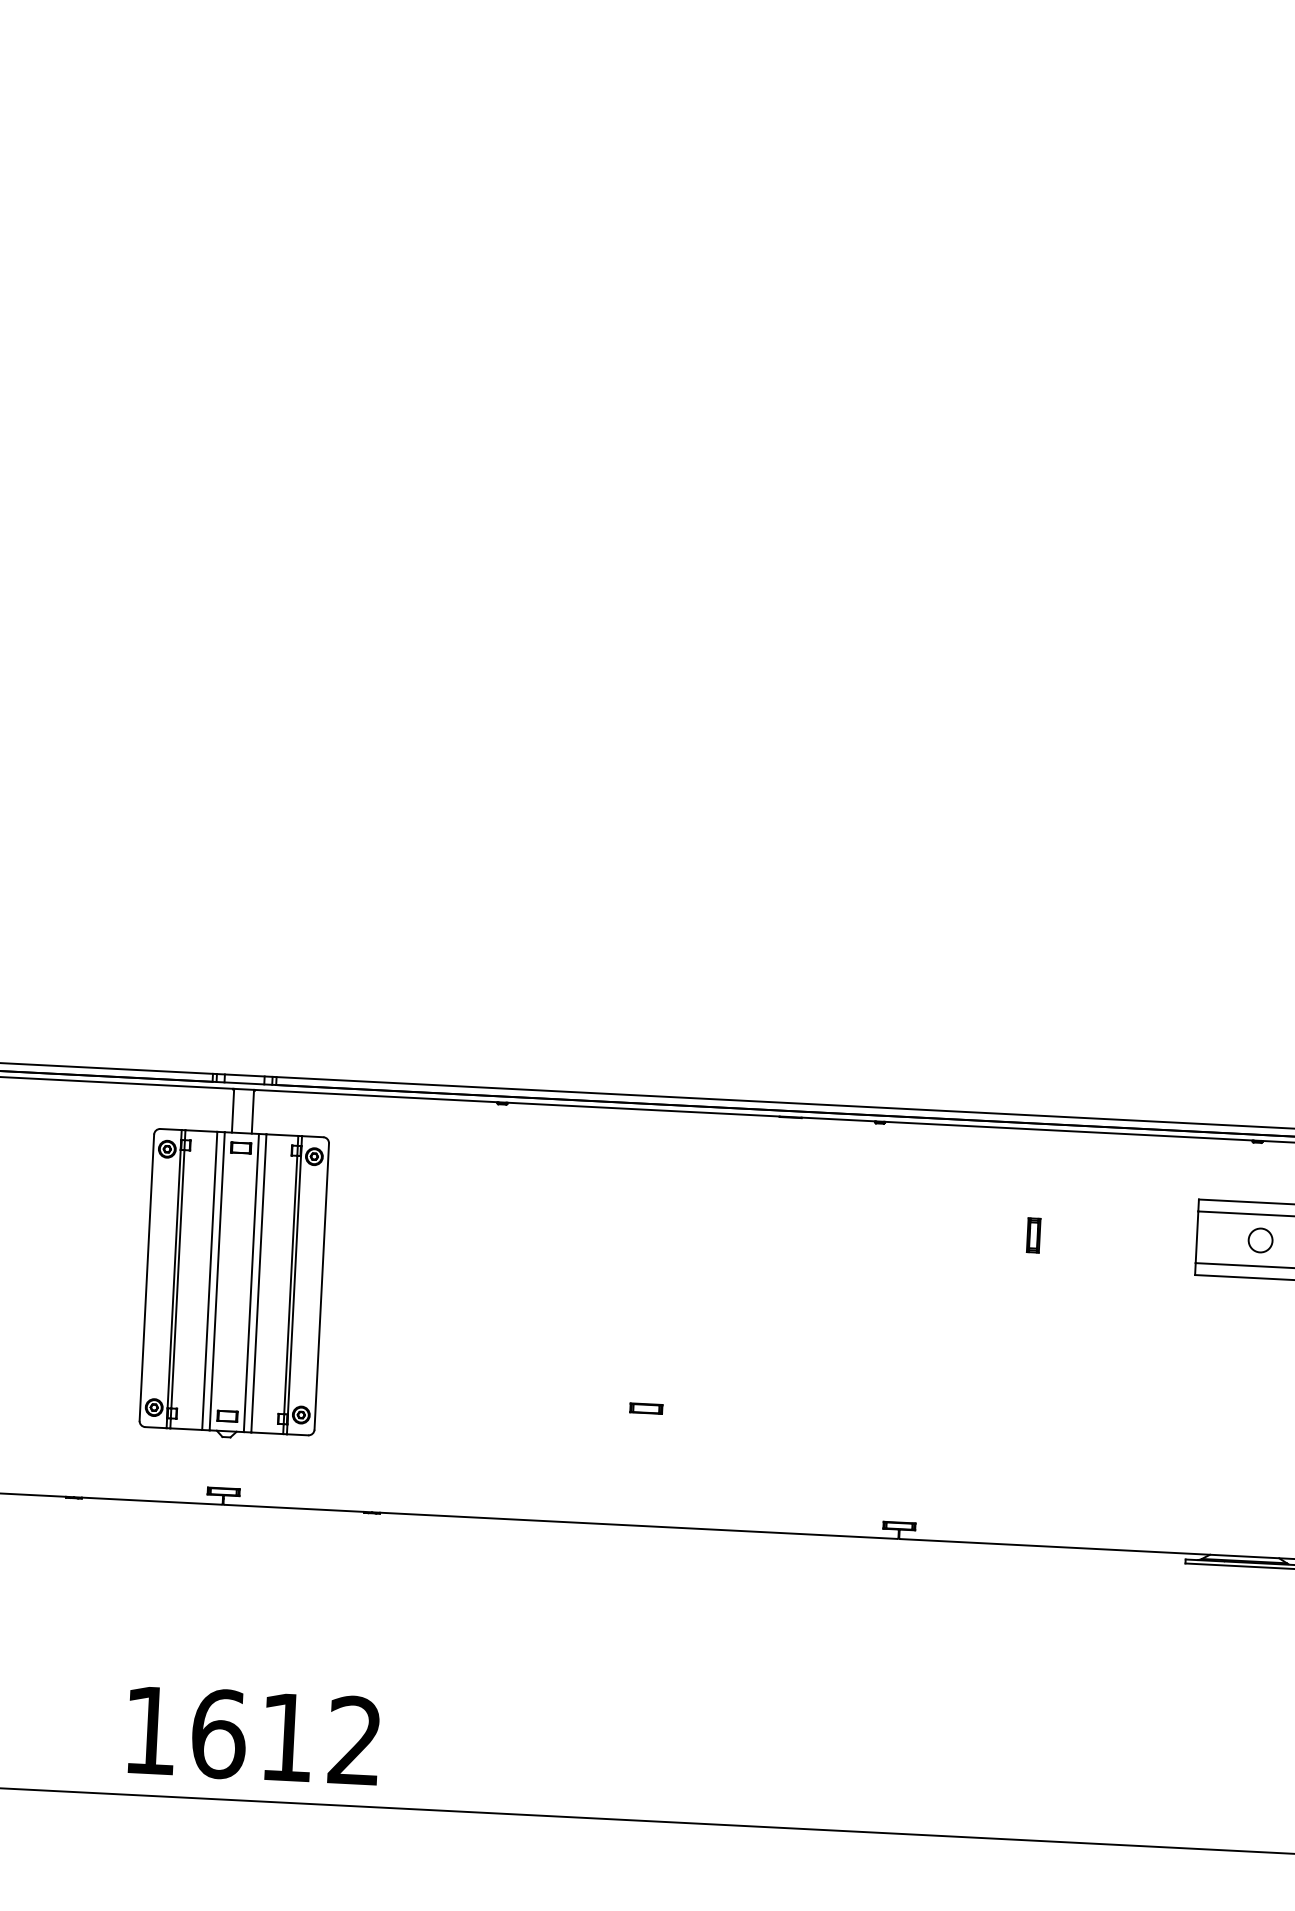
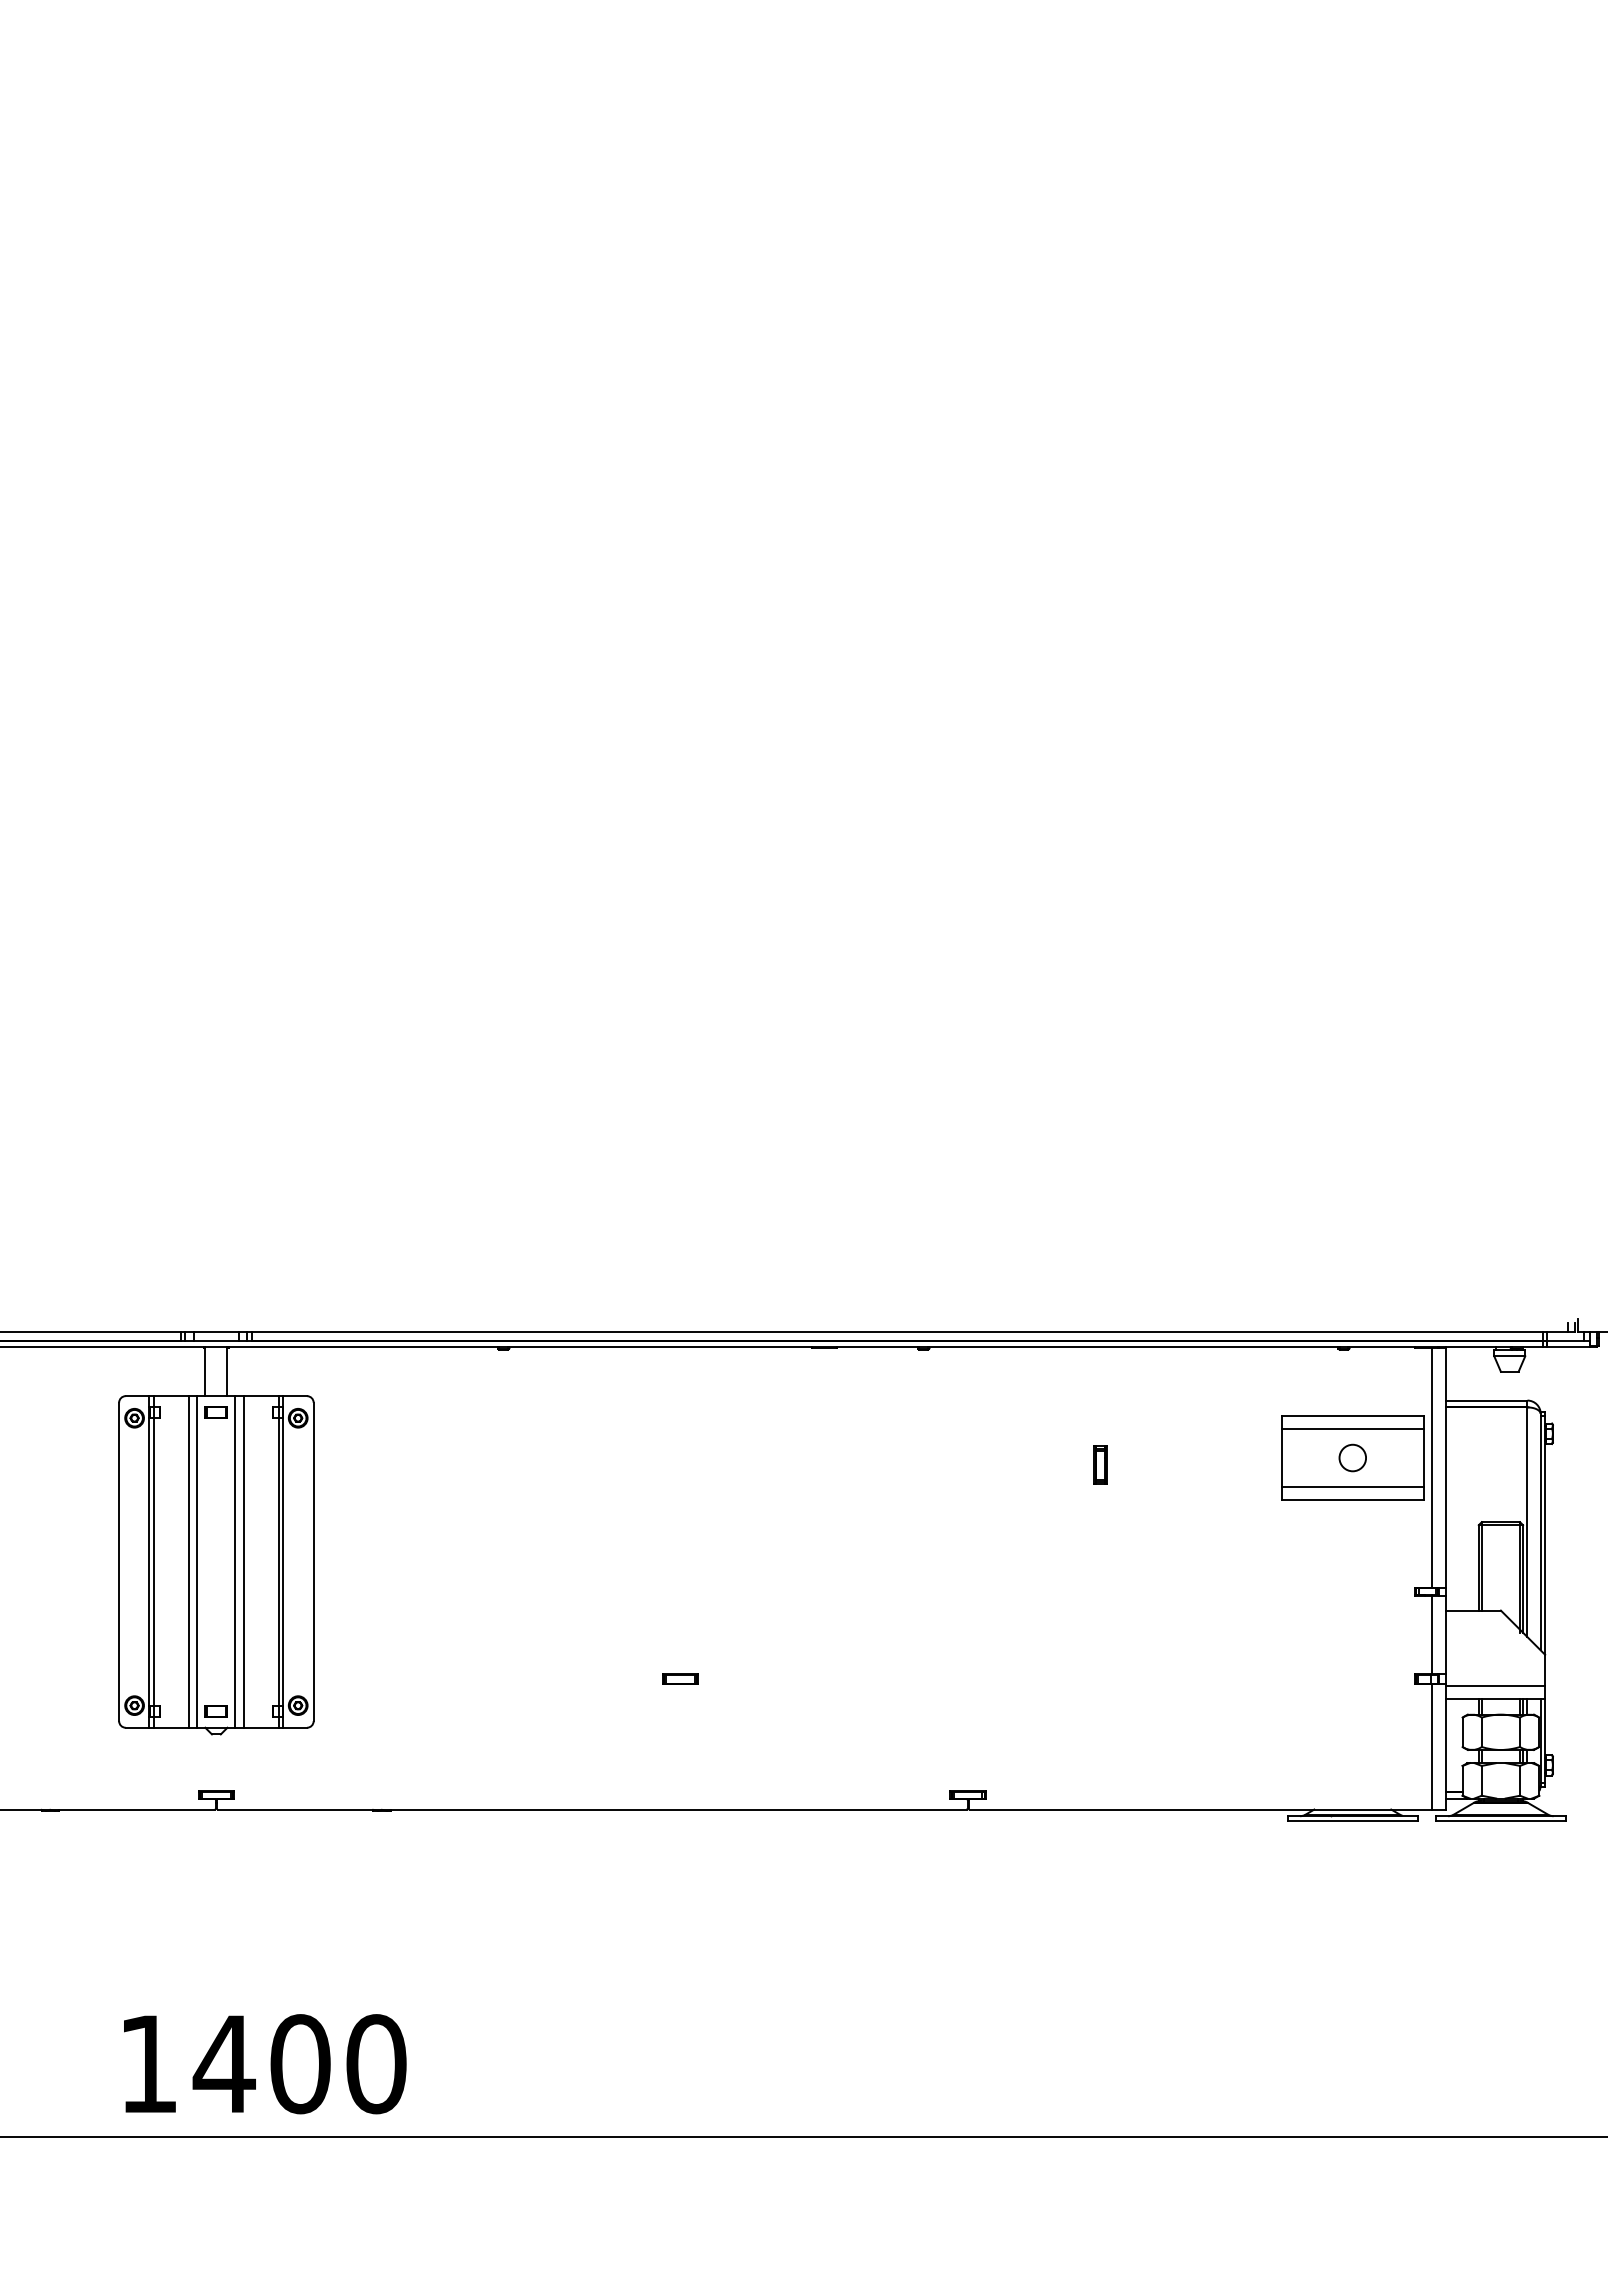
text: (286, 1737) -> (299, 2064), 1612 -> 1400

